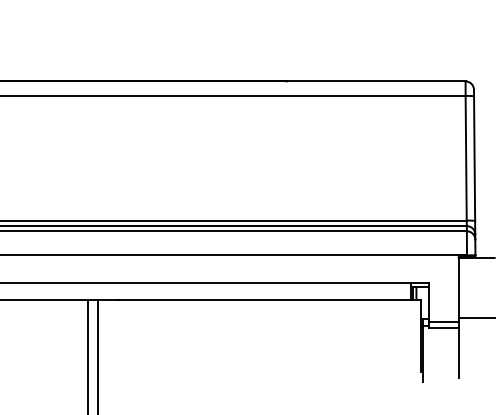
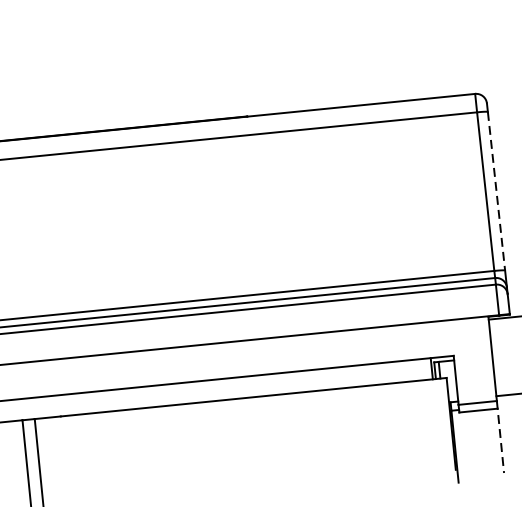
line: (474, 159) -> (496, 192), solid -> dashed
line: (458, 350) -> (500, 437), solid -> dashed

